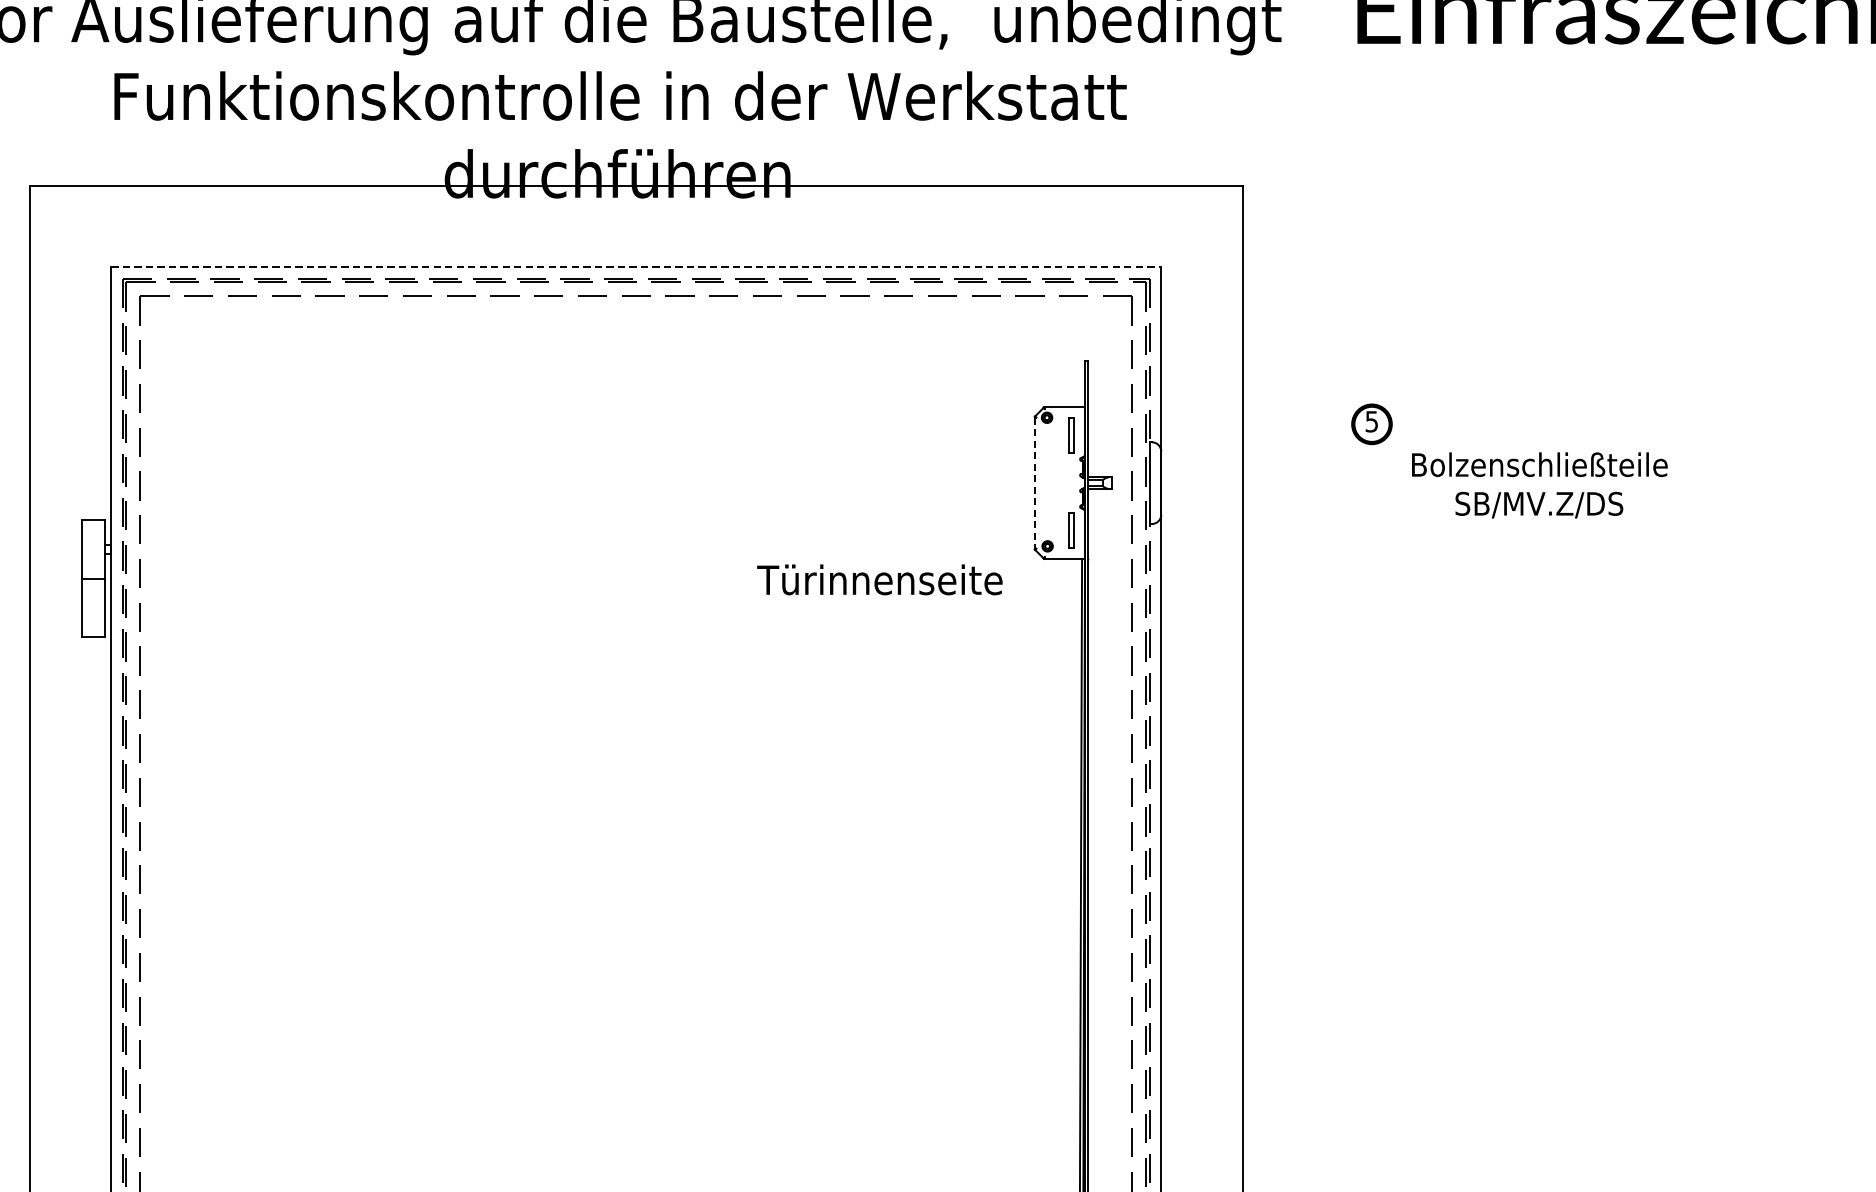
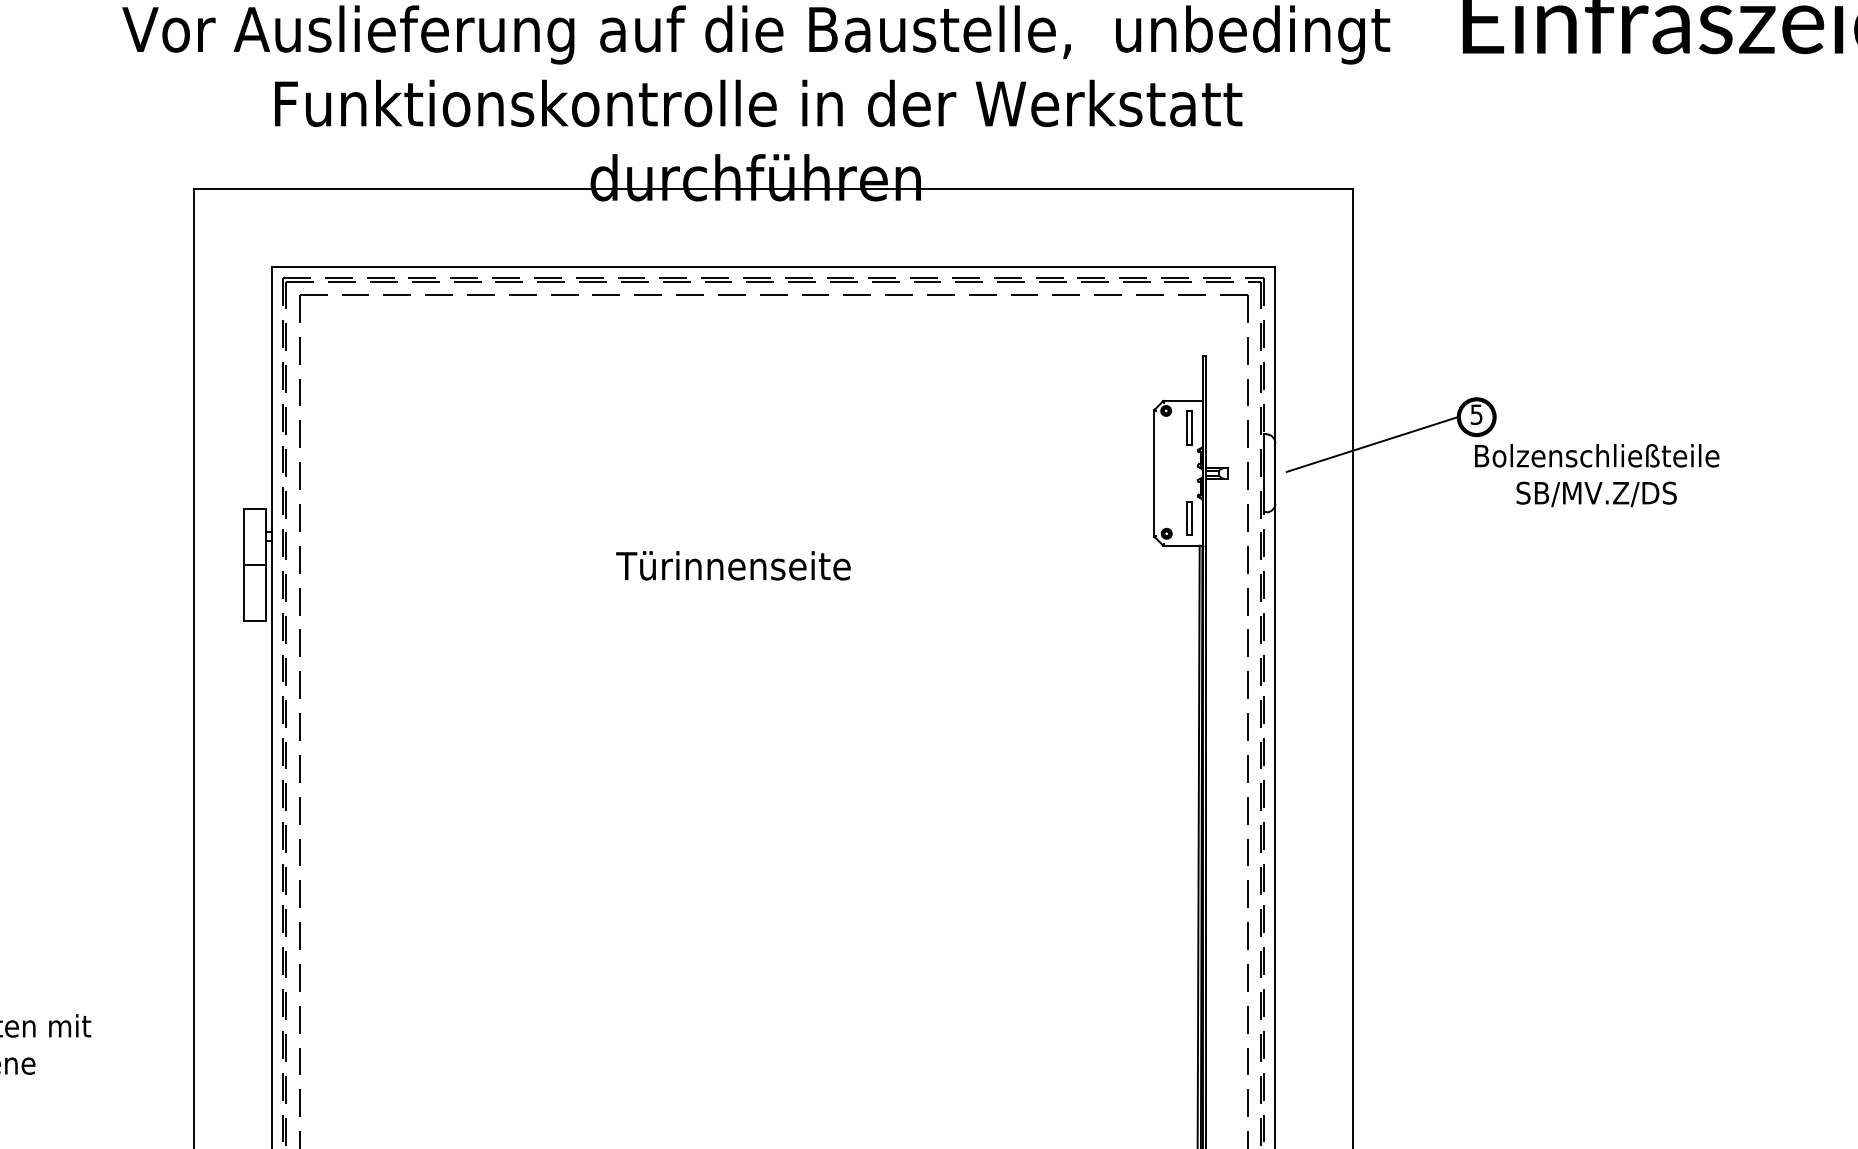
line: (636, 267) -> (773, 267), dashed -> solid
line: (1261, 452) -> (1371, 444), added
line: (1034, 483) -> (1154, 473), dashed -> solid
text: (1540, 485) -> (1597, 475), moved
text: (879, 579) -> (733, 565), moved

